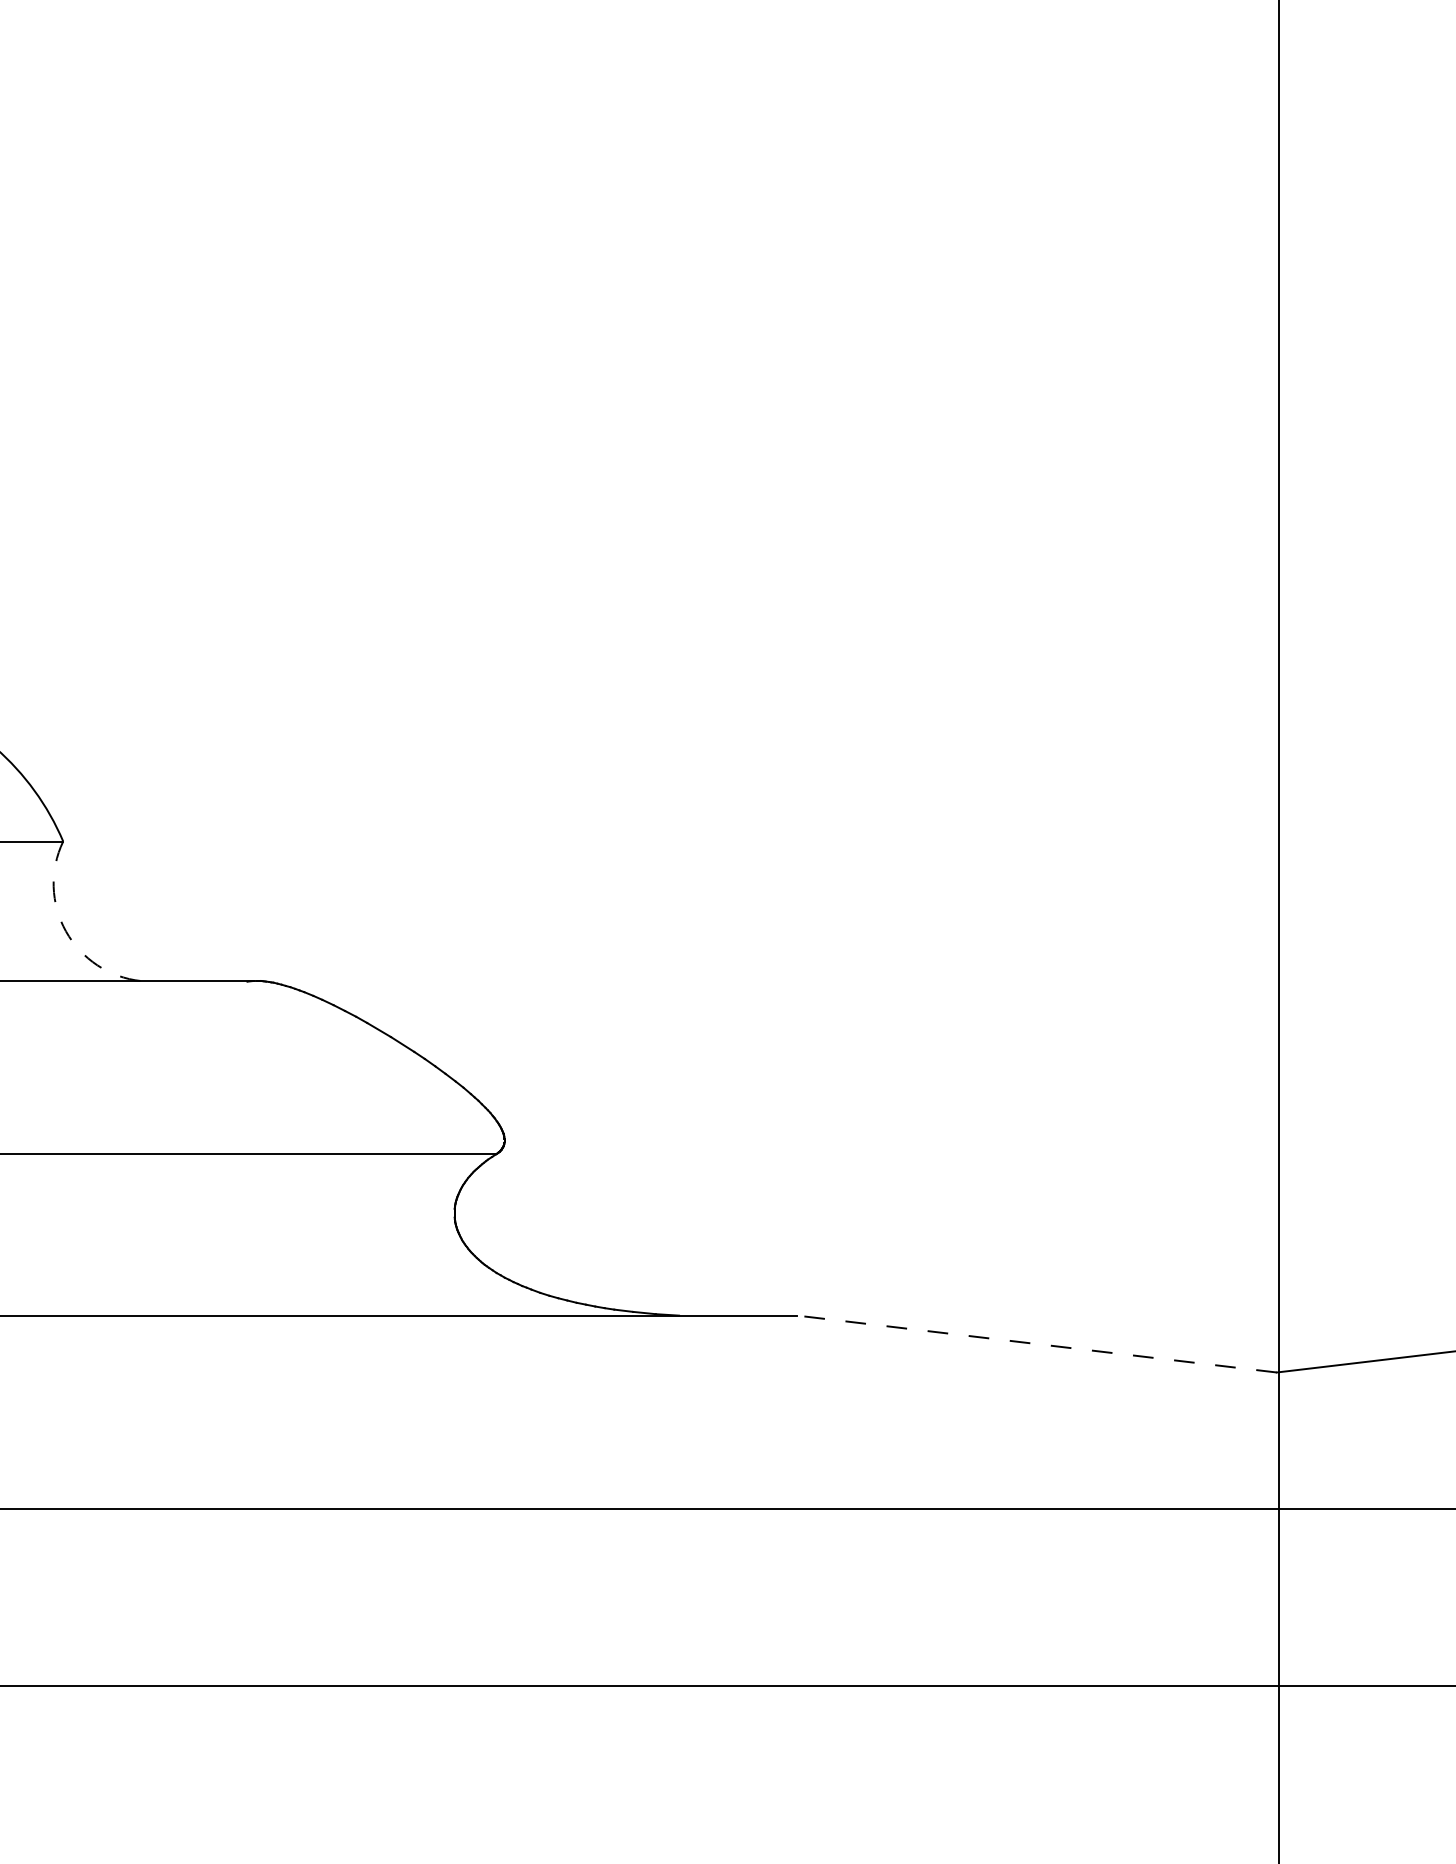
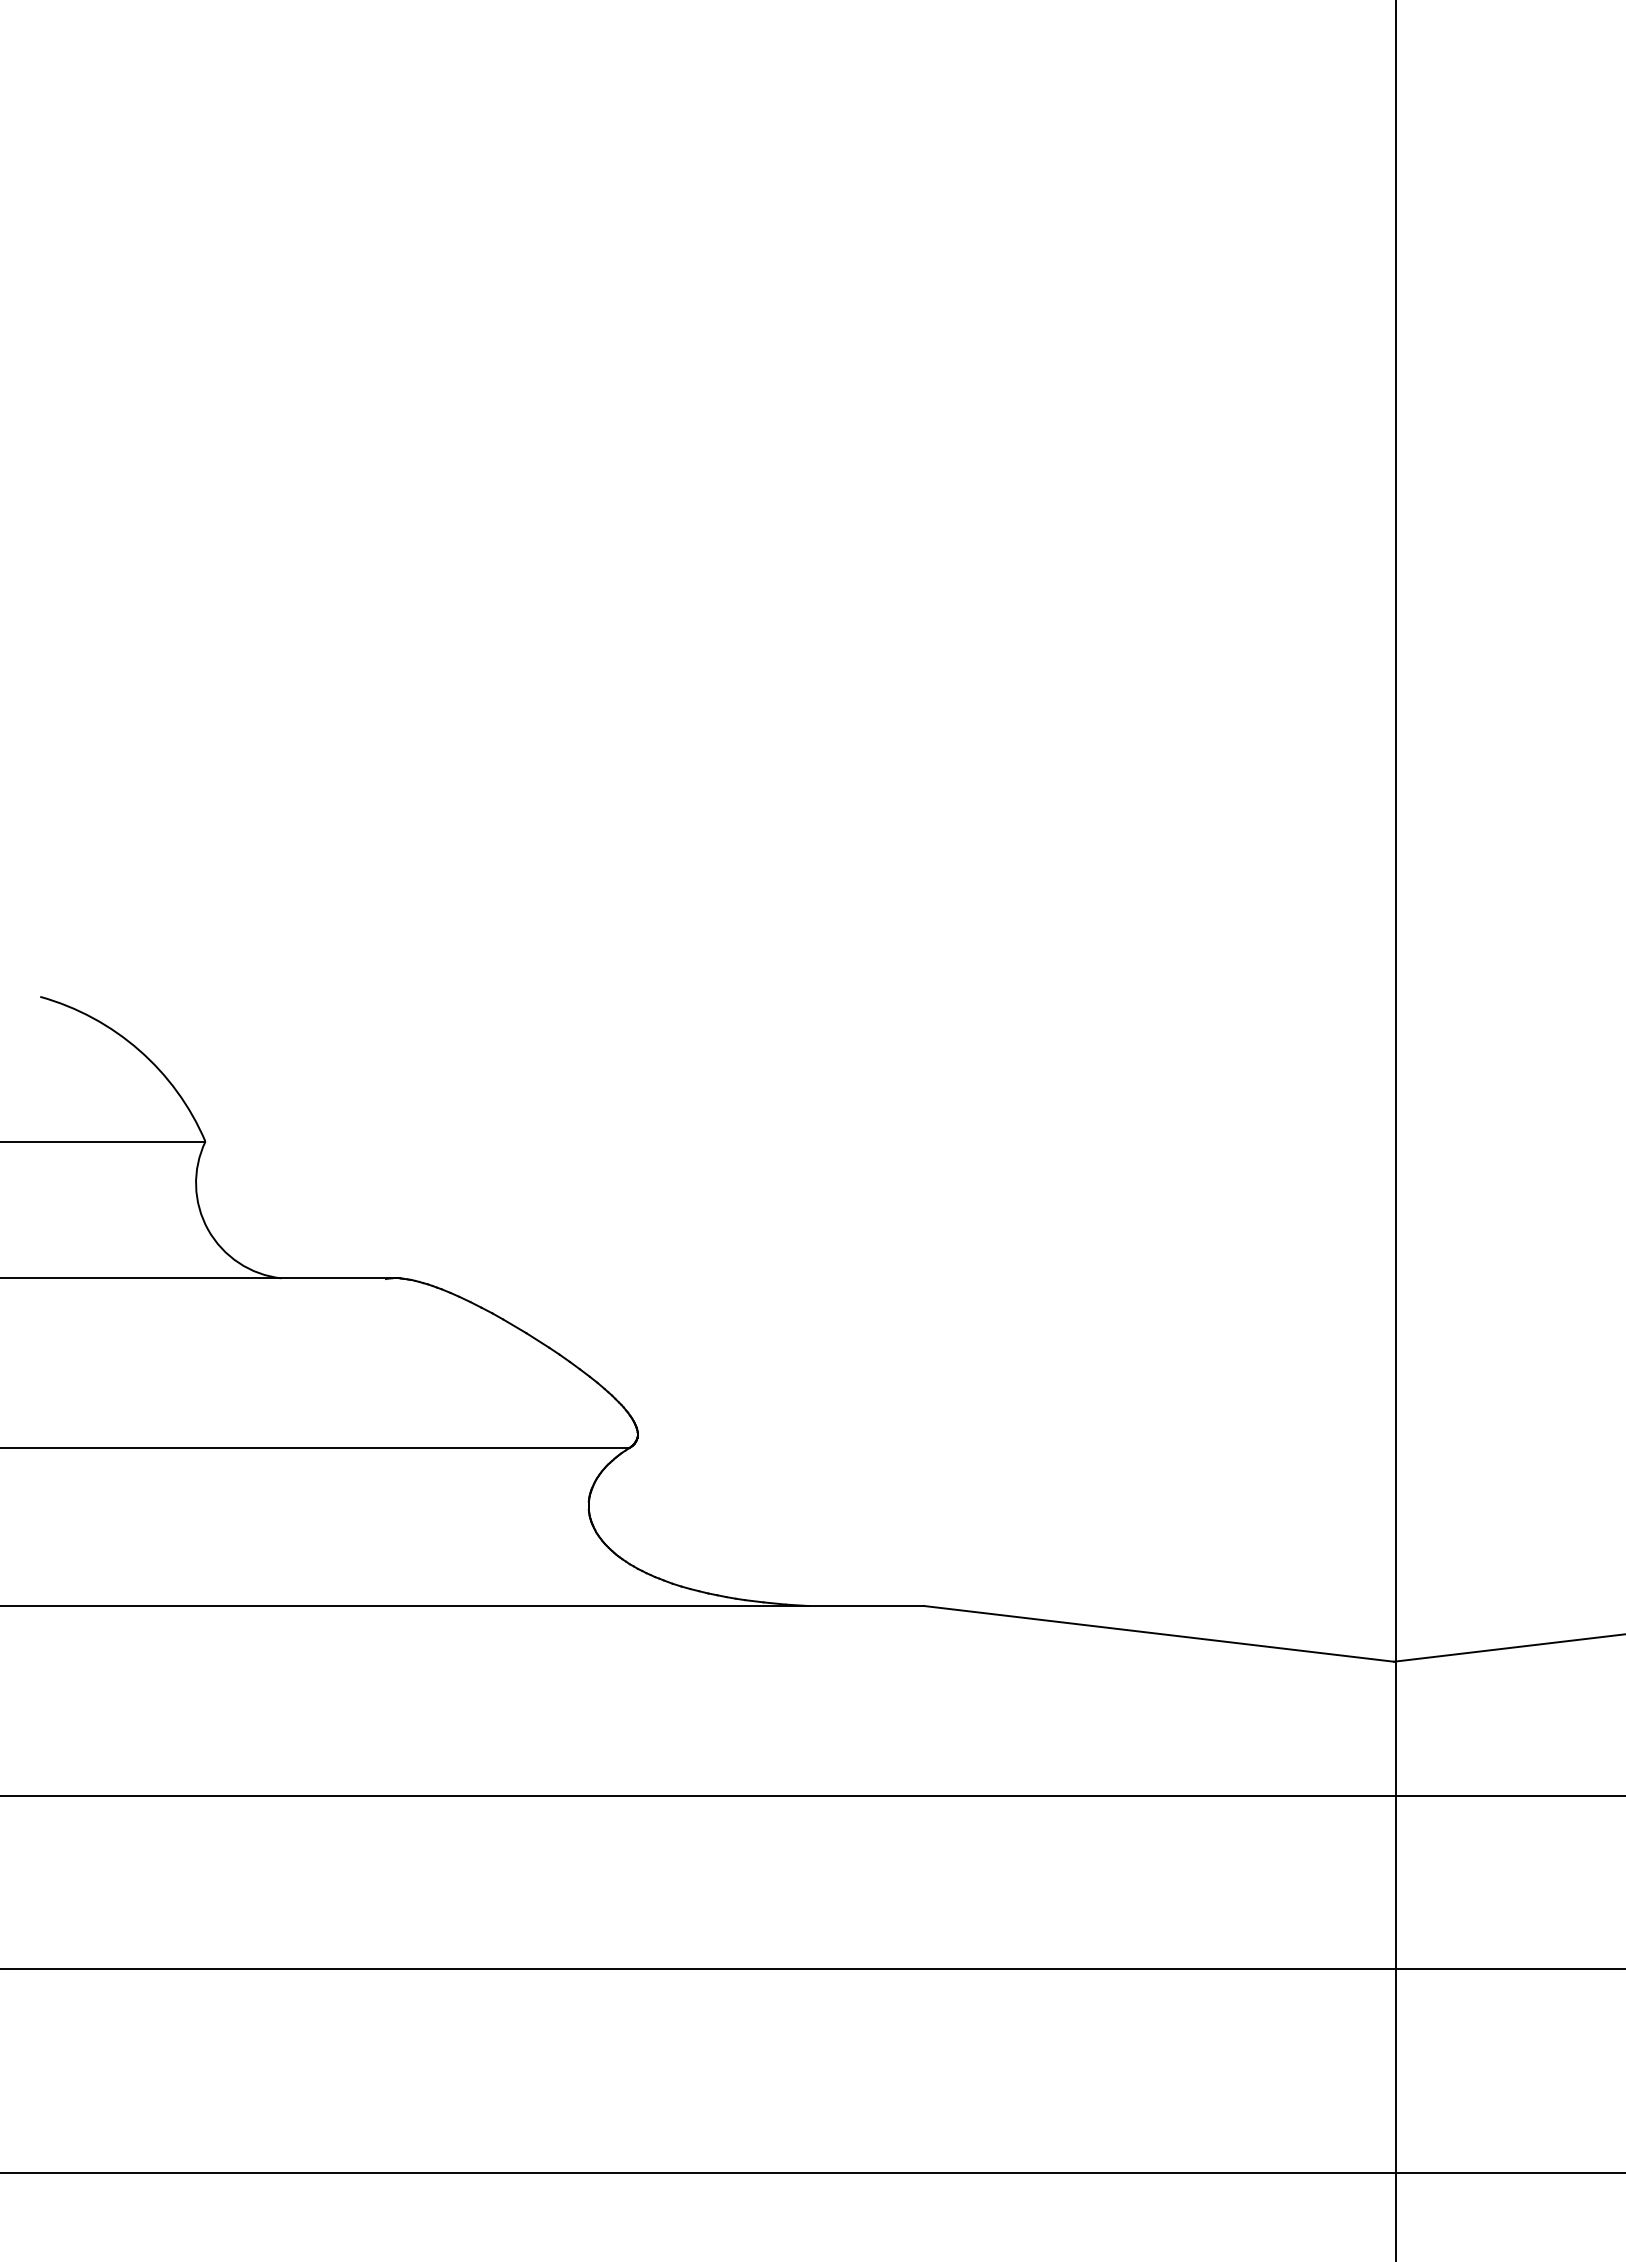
arc: (66, 931) -> (208, 1229), dashed -> solid
line: (1037, 1343) -> (1159, 1633), dashed -> solid

